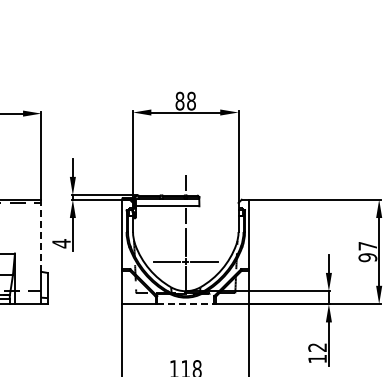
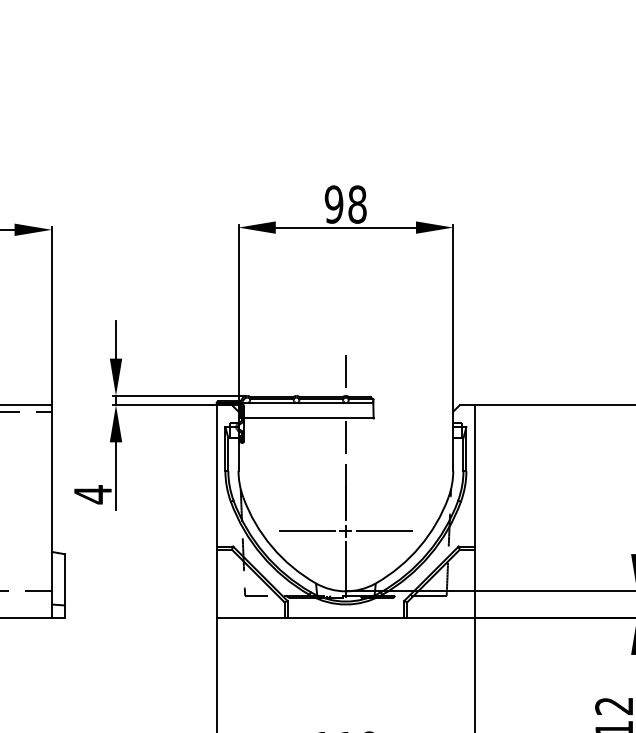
text: (179, 101) -> (333, 205), 88 -> 98
line: (41, 235) -> (52, 477), dashed -> solid
line: (185, 304) -> (345, 618), dashed -> solid

